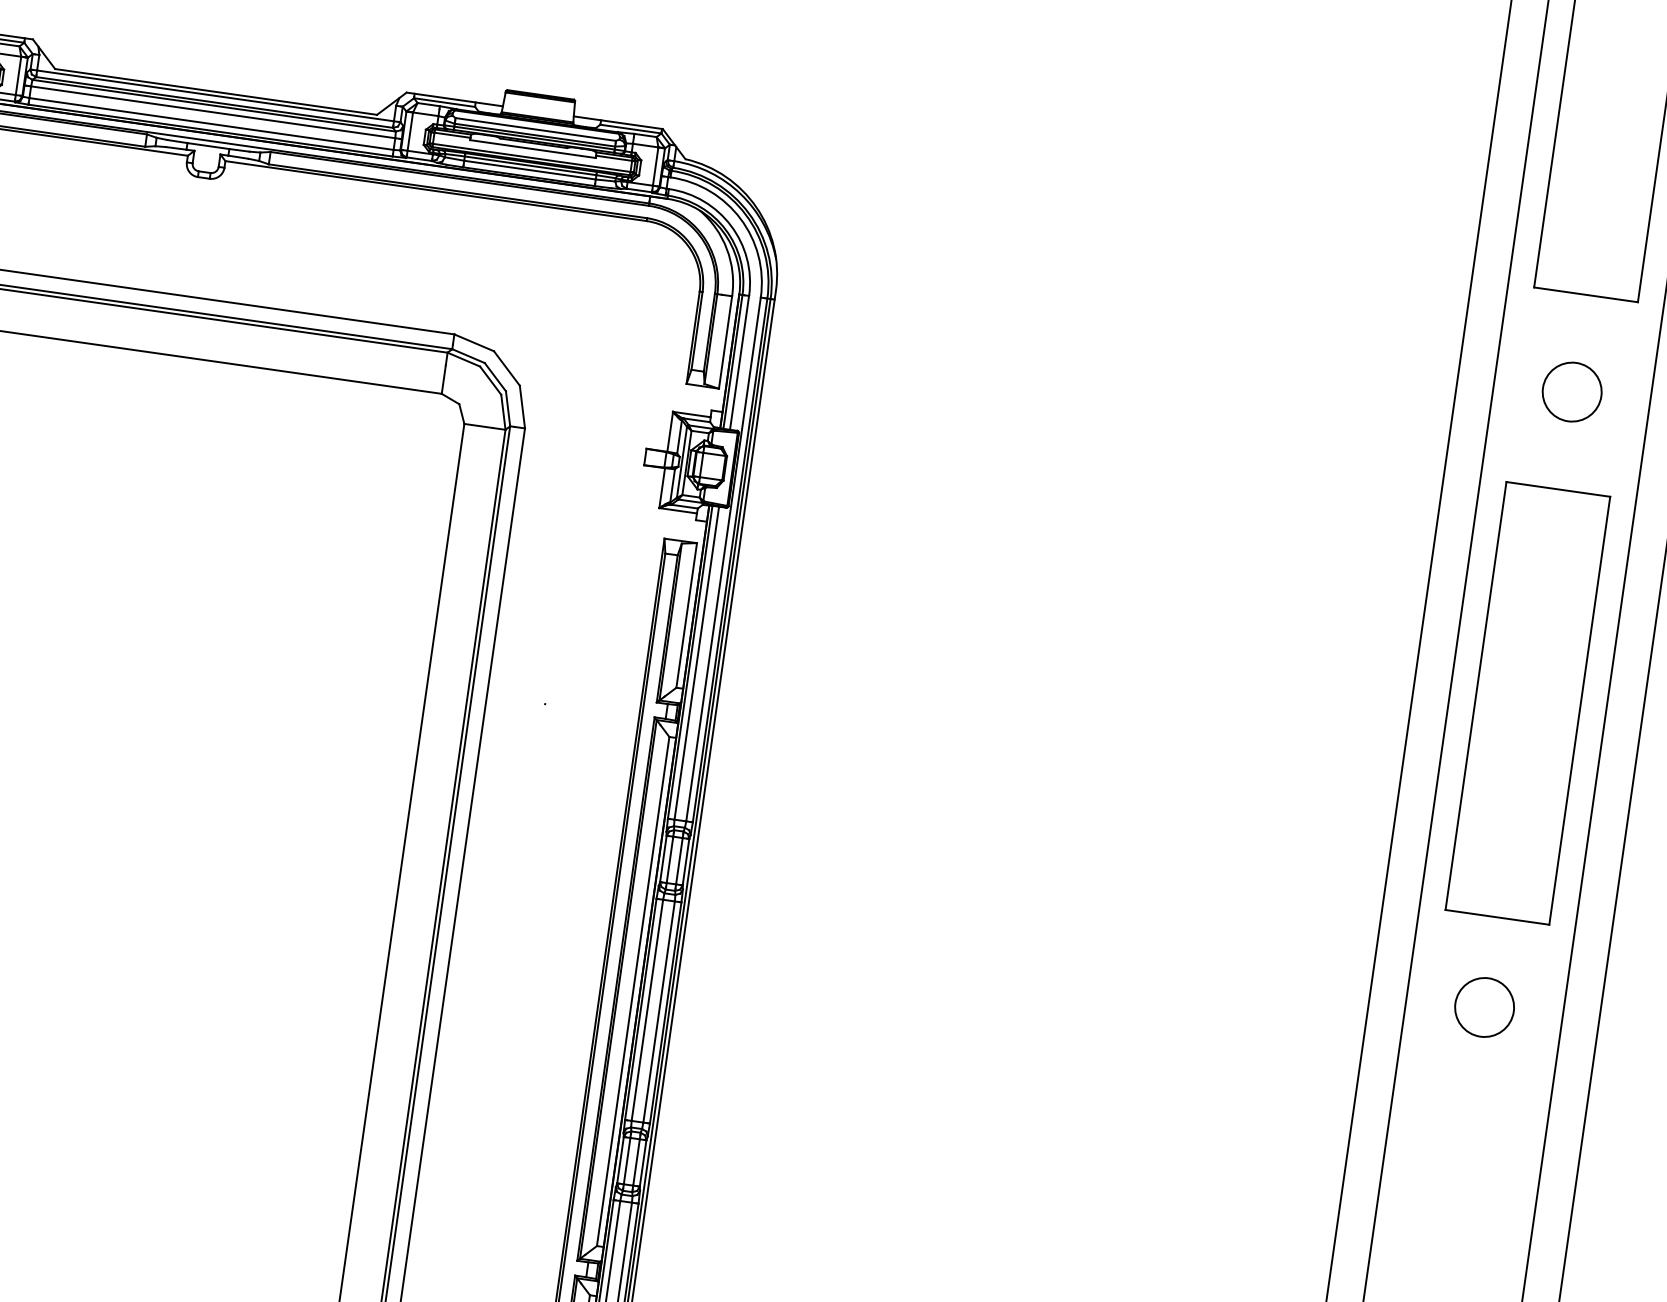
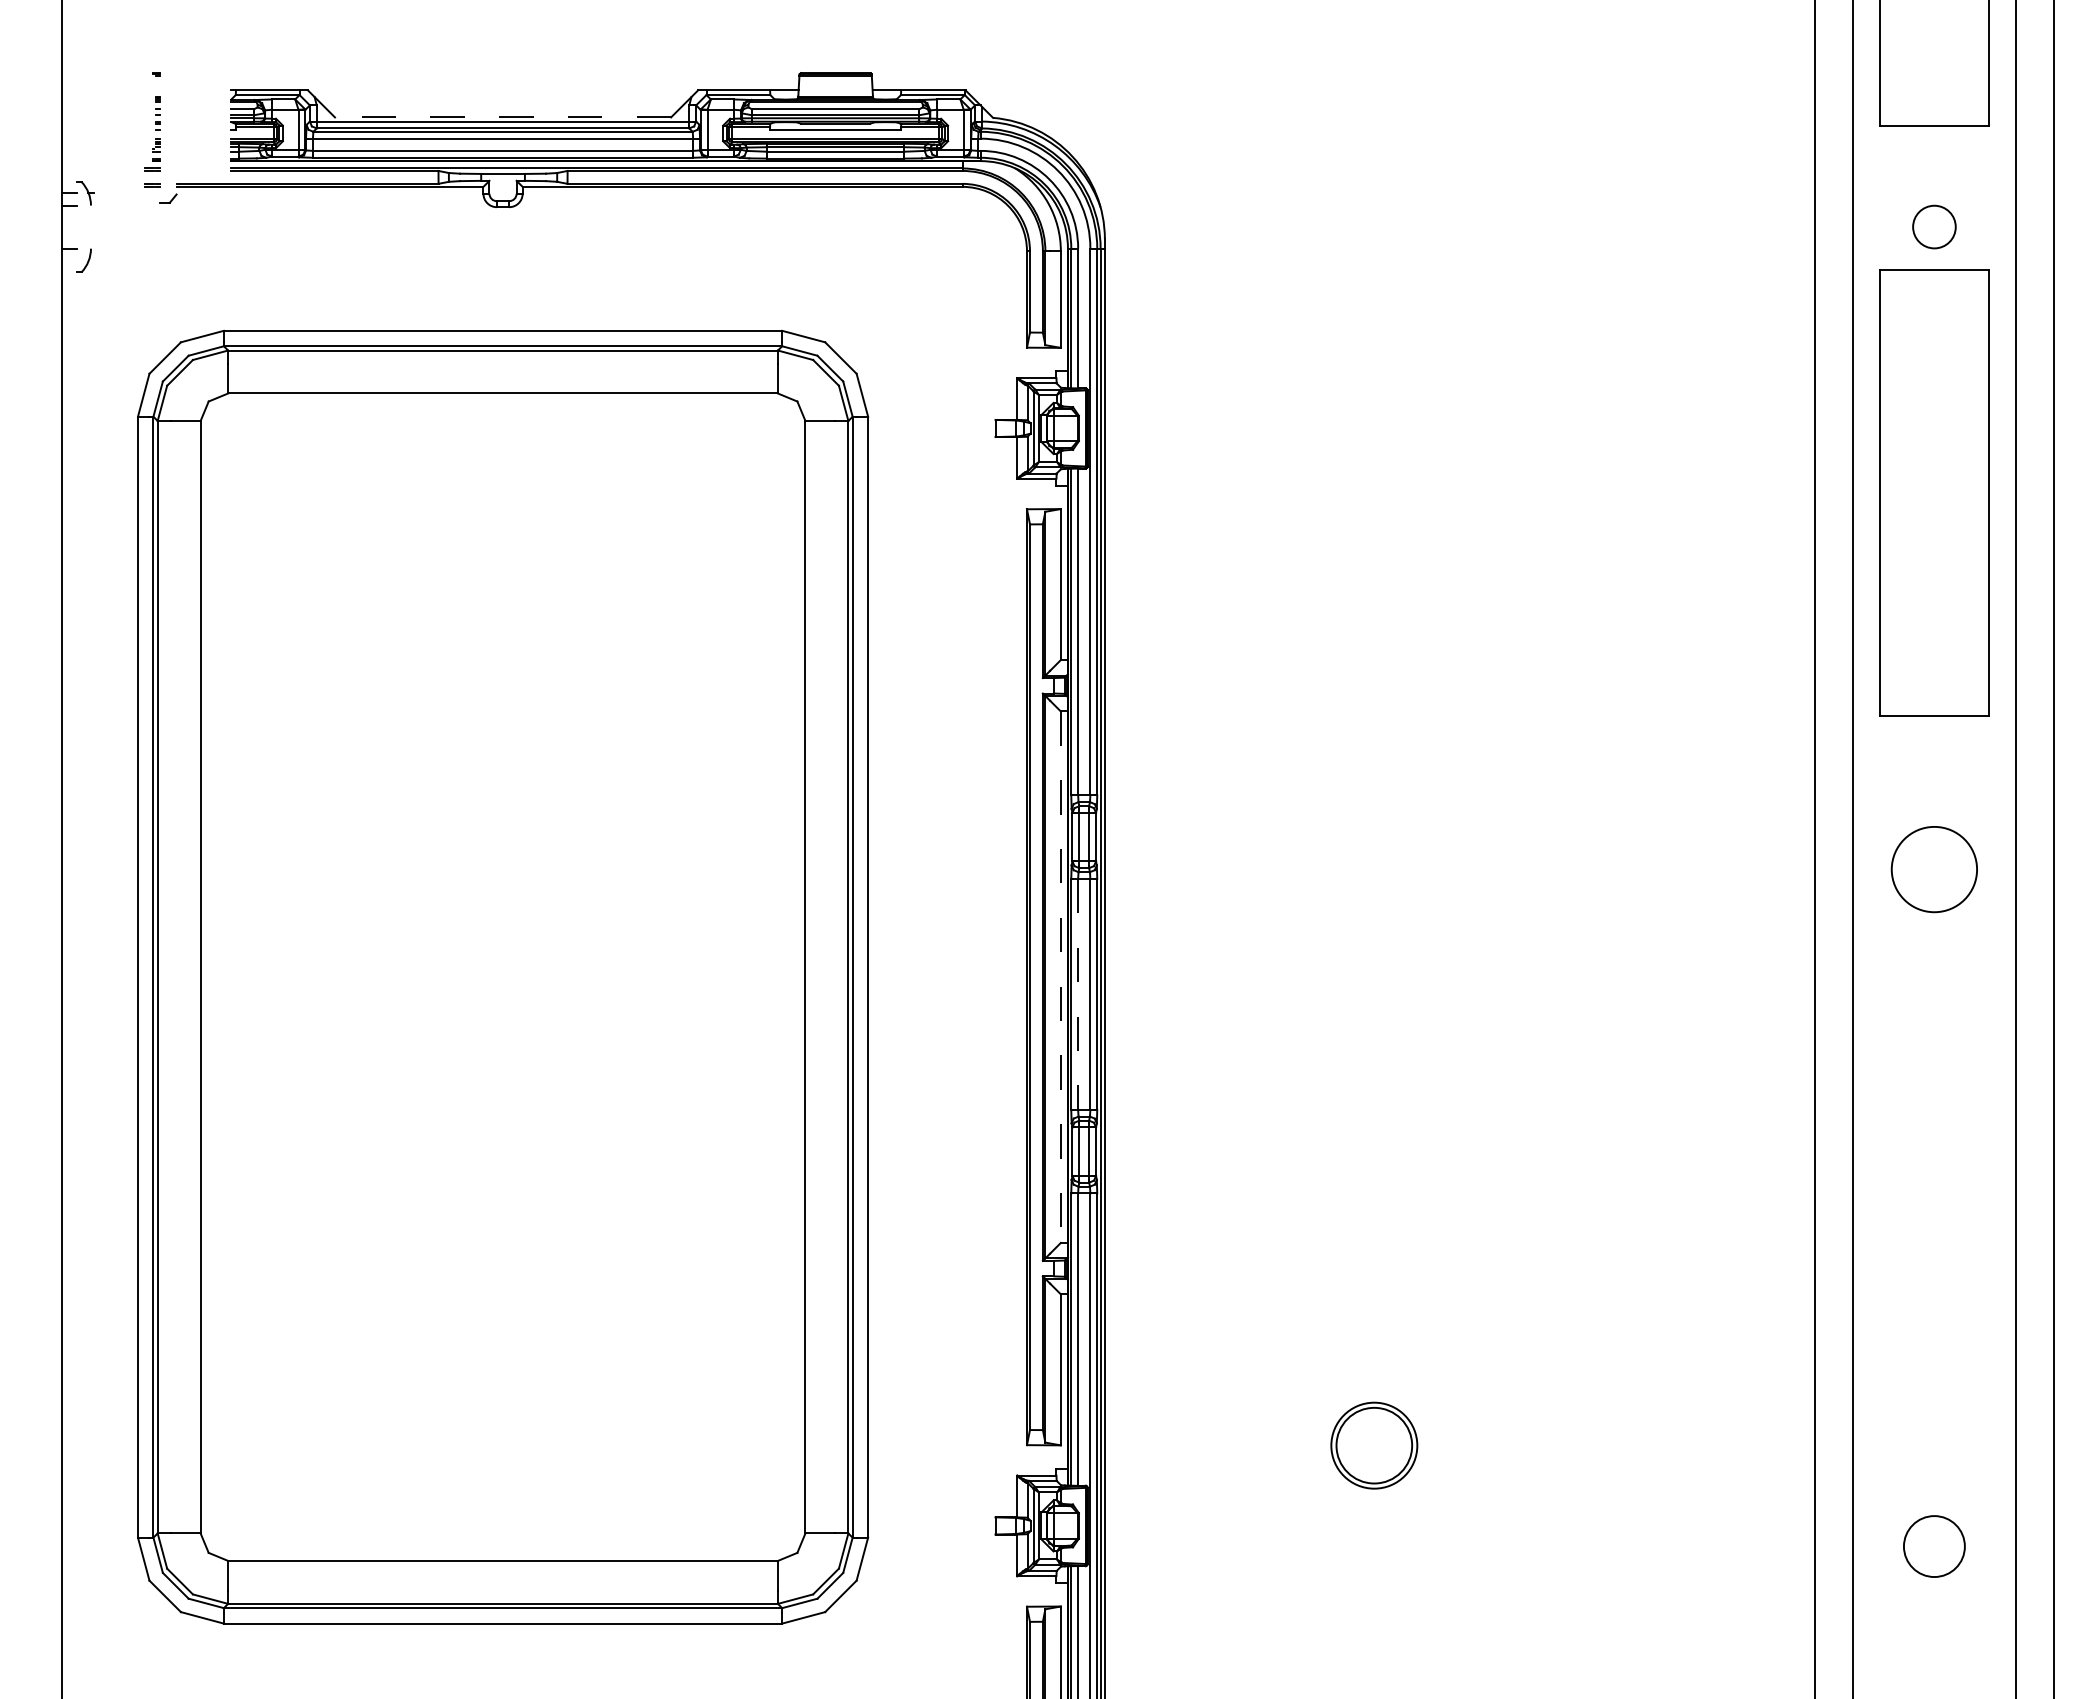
line: (215, 91) -> (502, 117), solid -> dashed
circle: (1572, 391) -> (1934, 226), size x0.7
part: (1528, 702) -> (1934, 492), moved
line: (632, 991) -> (1060, 977), solid -> dashed
circle: (1483, 1007) -> (1933, 869), size x1.4
line: (647, 1010) -> (1078, 994), solid -> dashed

